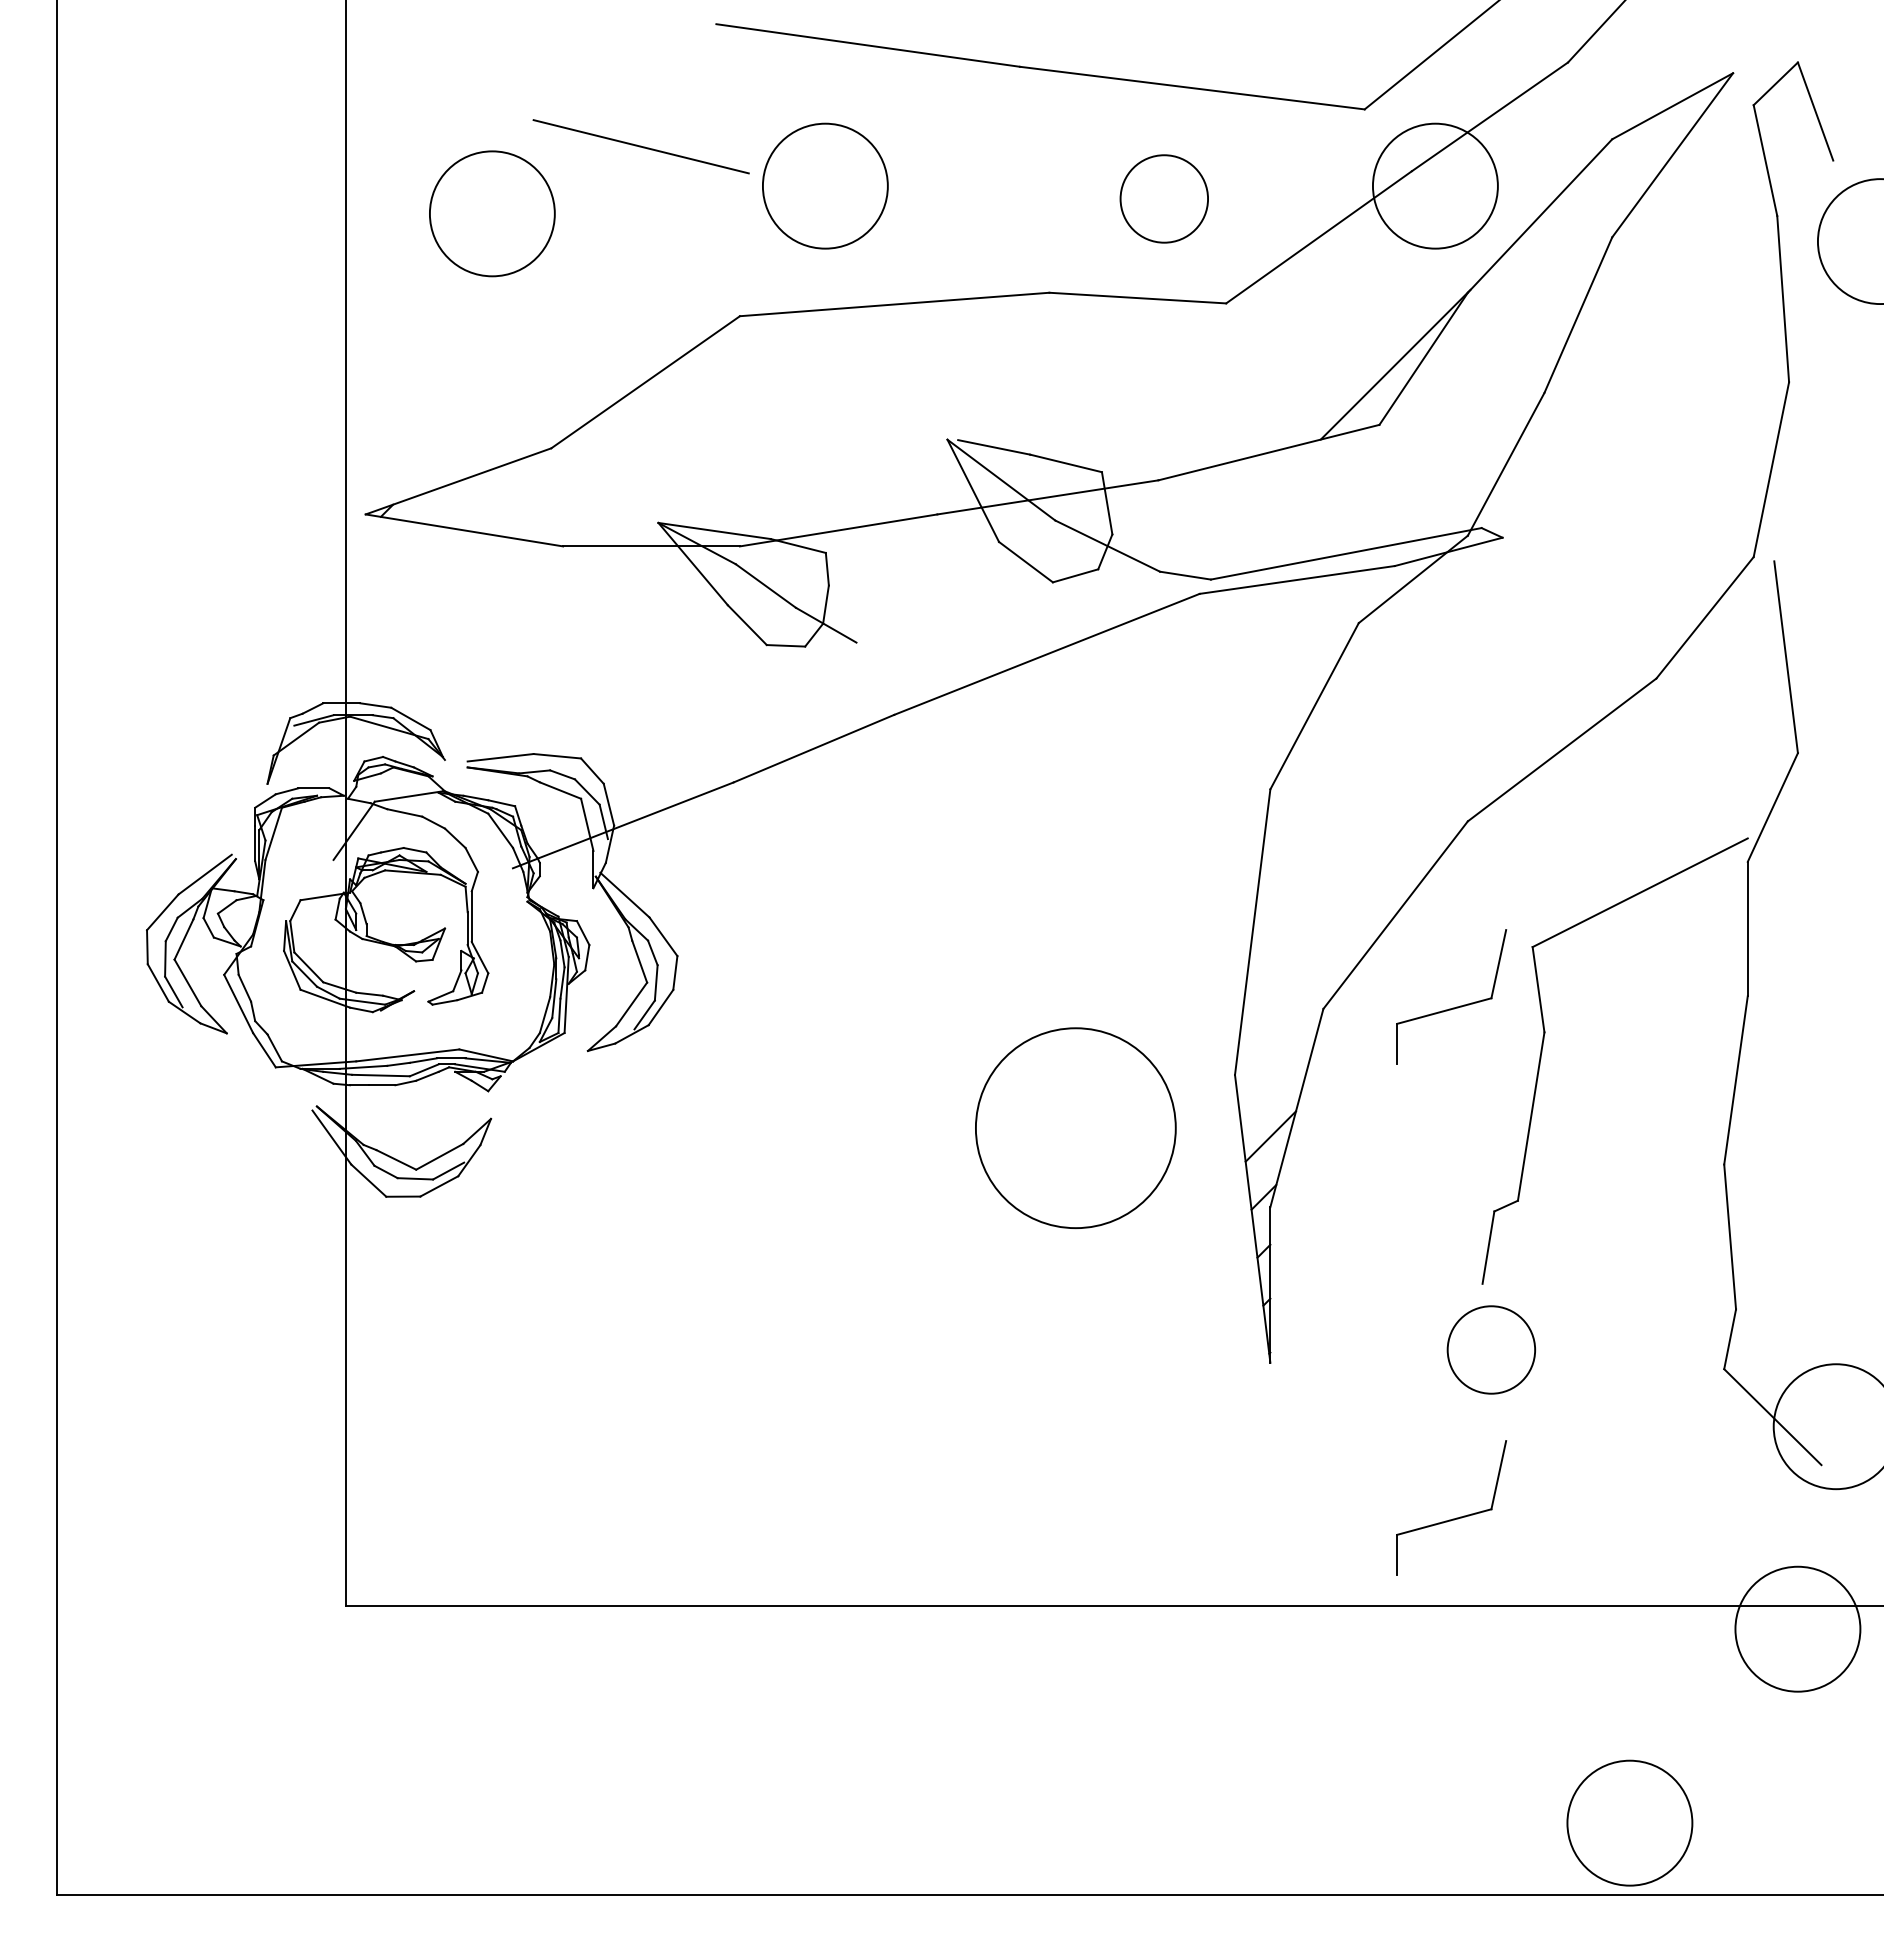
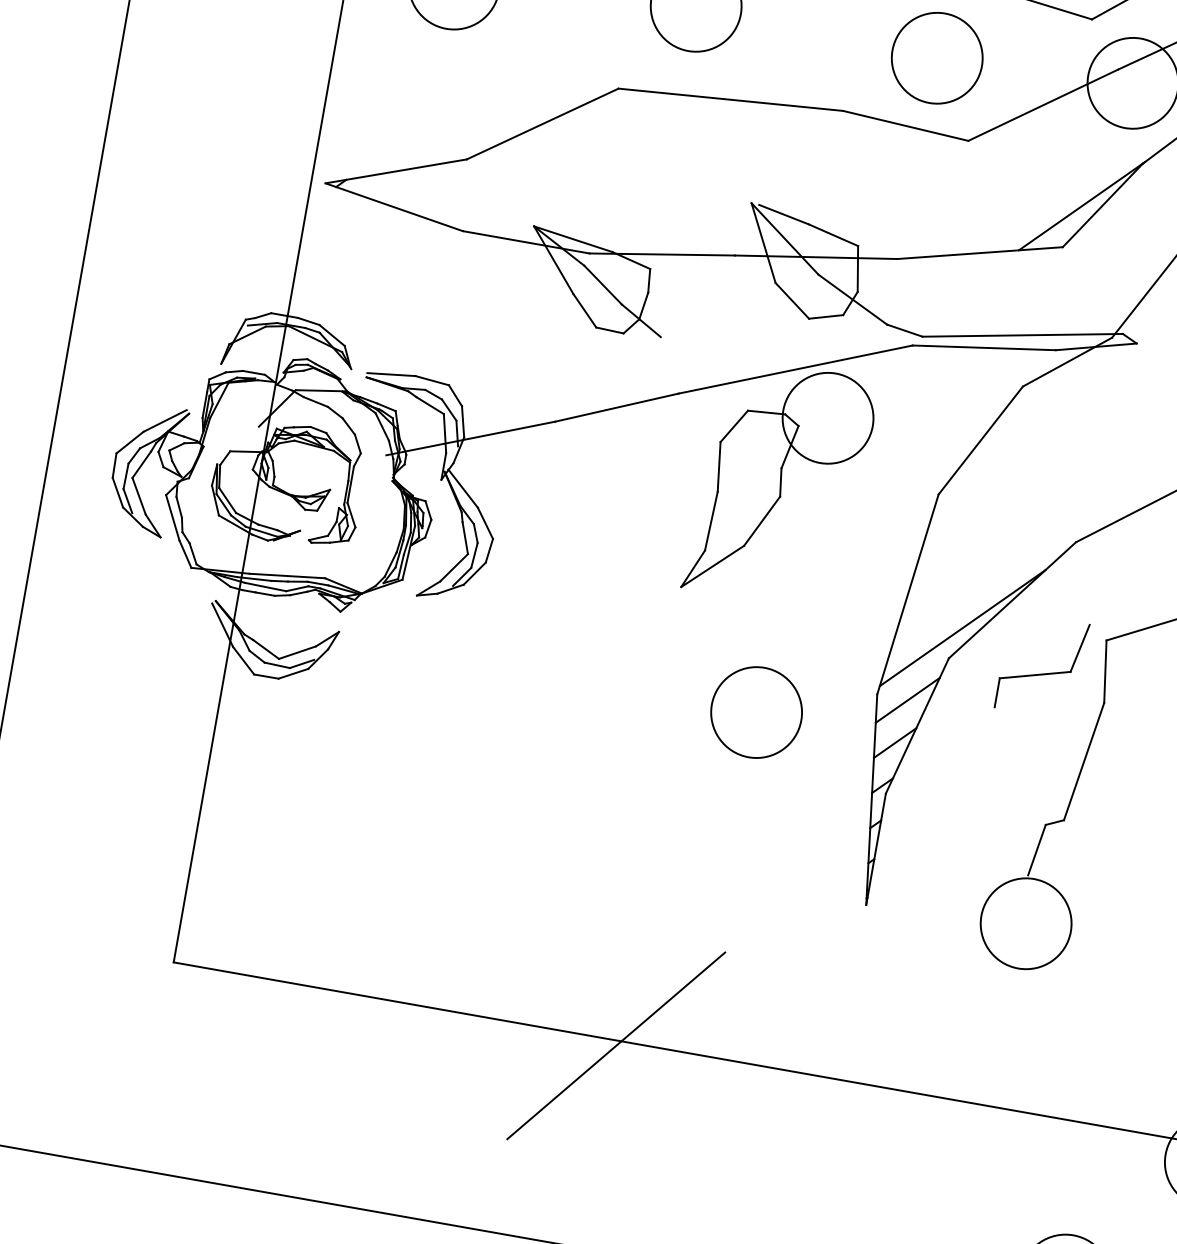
circle: (1163, 198) -> (936, 57), size x1.43
part: (1053, 813) -> (780, 484), added
line: (1334, 964) -> (962, 627), added
line: (1277, 1075) -> (907, 700), added
circle: (1075, 1128) -> (756, 712), size x0.62
circle: (1490, 1349) -> (1025, 923), size x1.43
part: (1452, 1518) -> (977, 1039), removed
line: (965, 1612) -> (616, 1045), added

